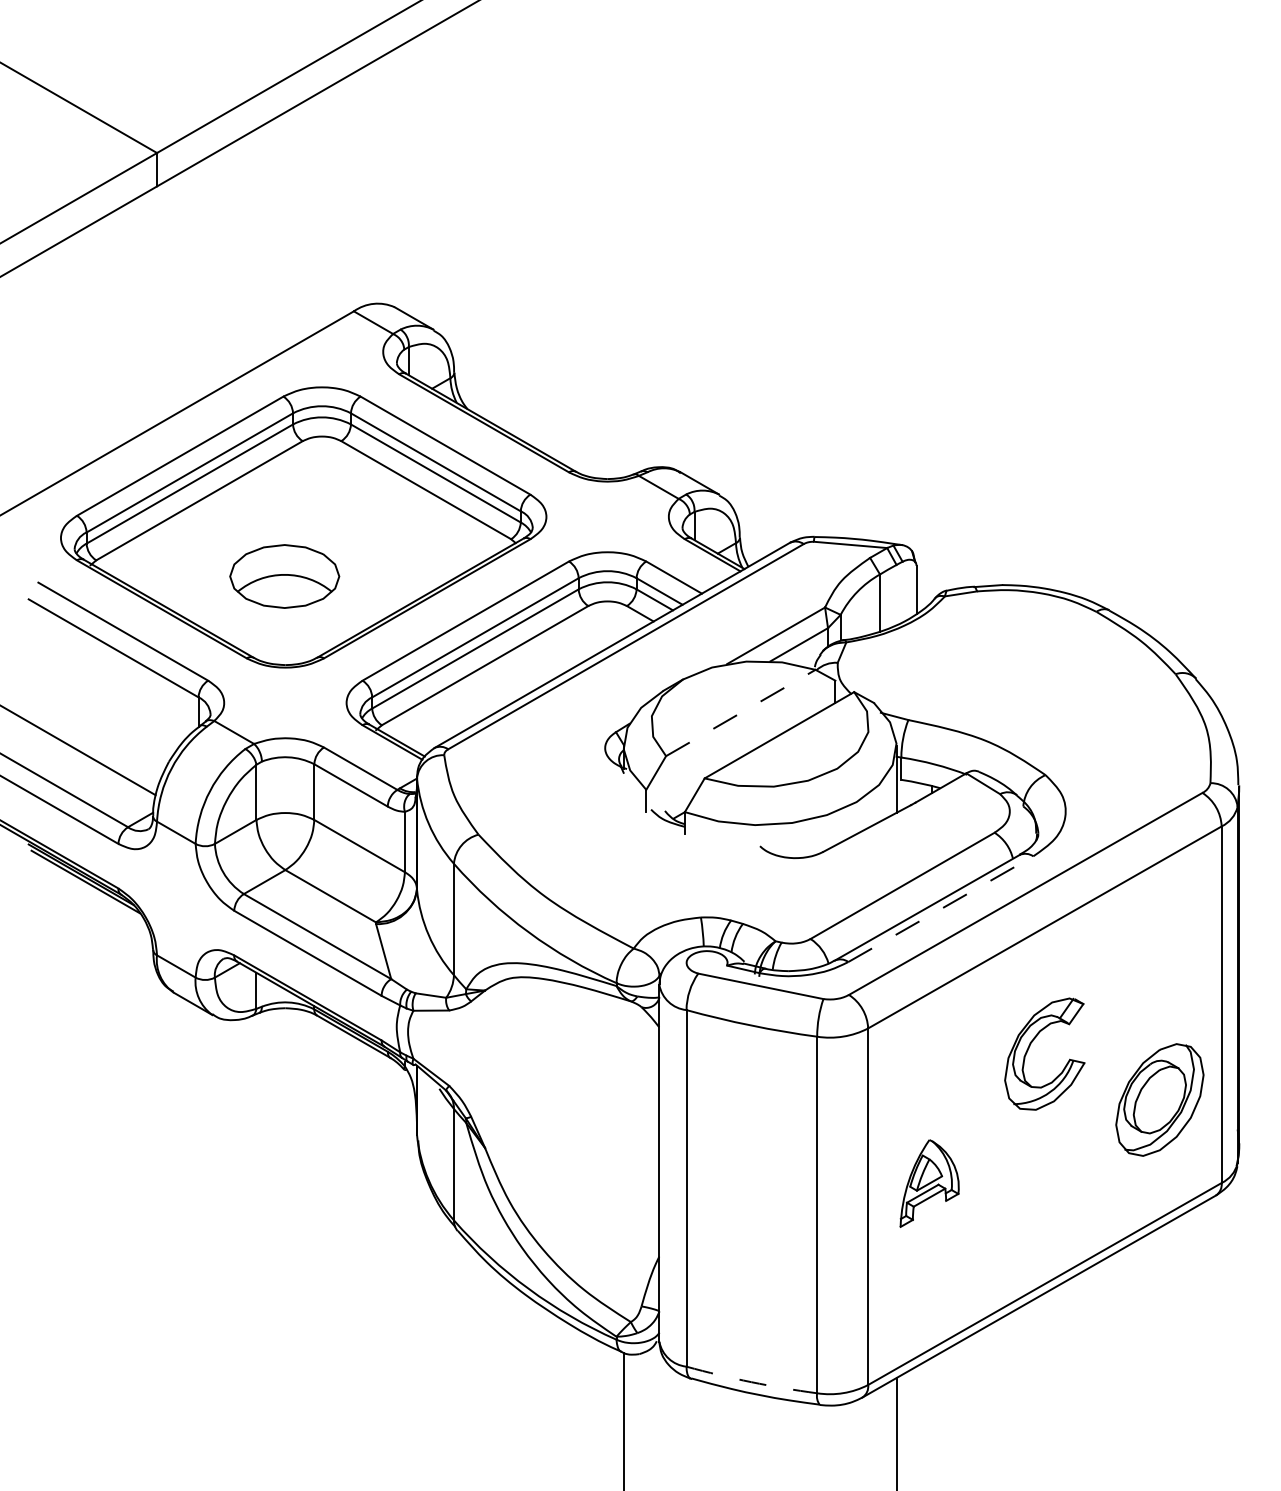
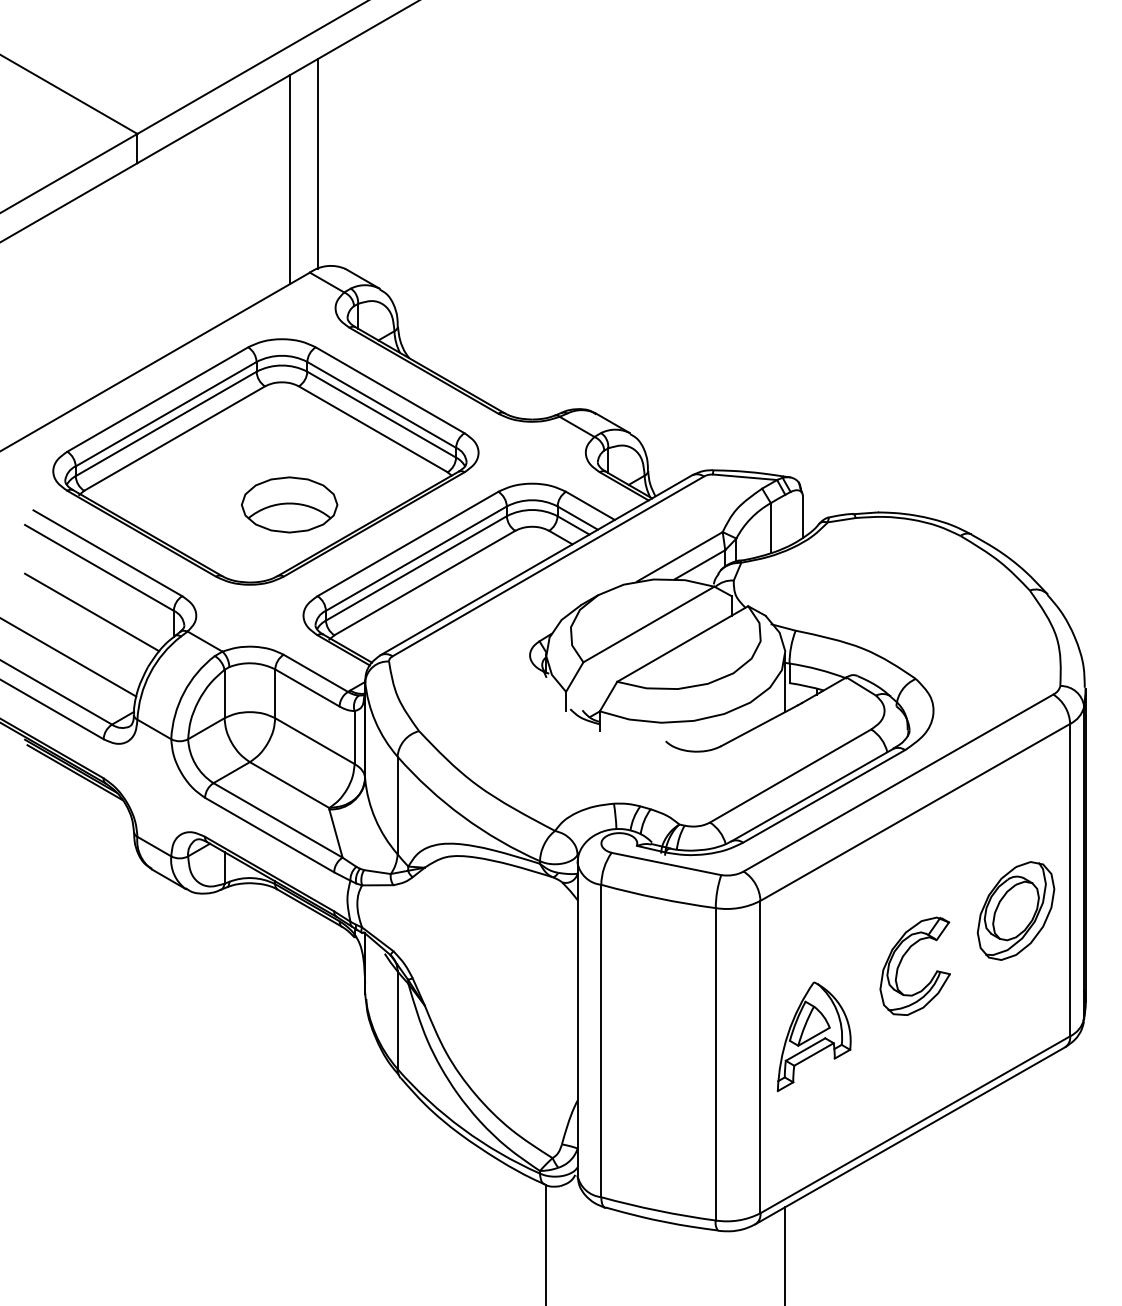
line: (362, 187) -> (317, 164), added
line: (330, 205) -> (289, 179), added
part: (284, 576) -> (289, 504), moved
line: (104, 699) -> (91, 612), added
line: (741, 712) -> (649, 624), dashed -> solid
line: (940, 909) -> (823, 796), dashed -> solid
part: (1030, 1046) -> (902, 959), moved
part: (1159, 1099) -> (1015, 910), moved
part: (929, 1183) -> (814, 1036), size x1.43
arc: (751, 1382) -> (658, 1211), dashed -> solid

